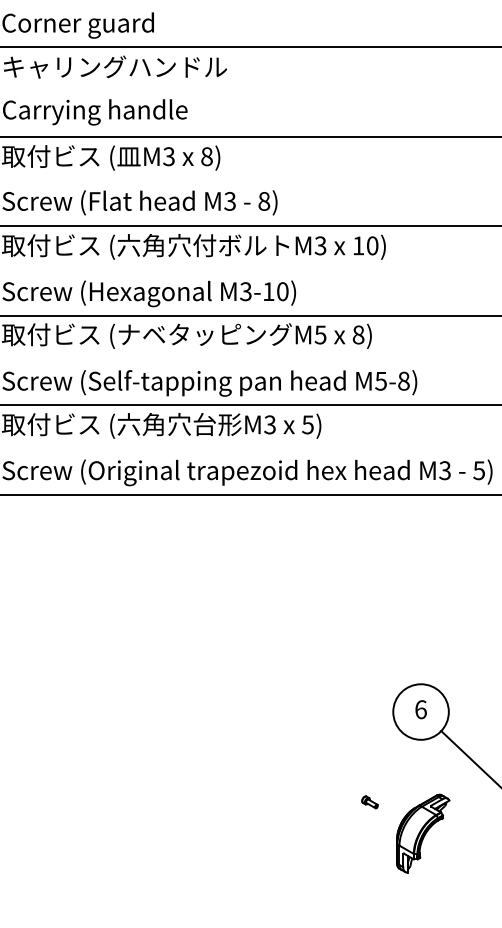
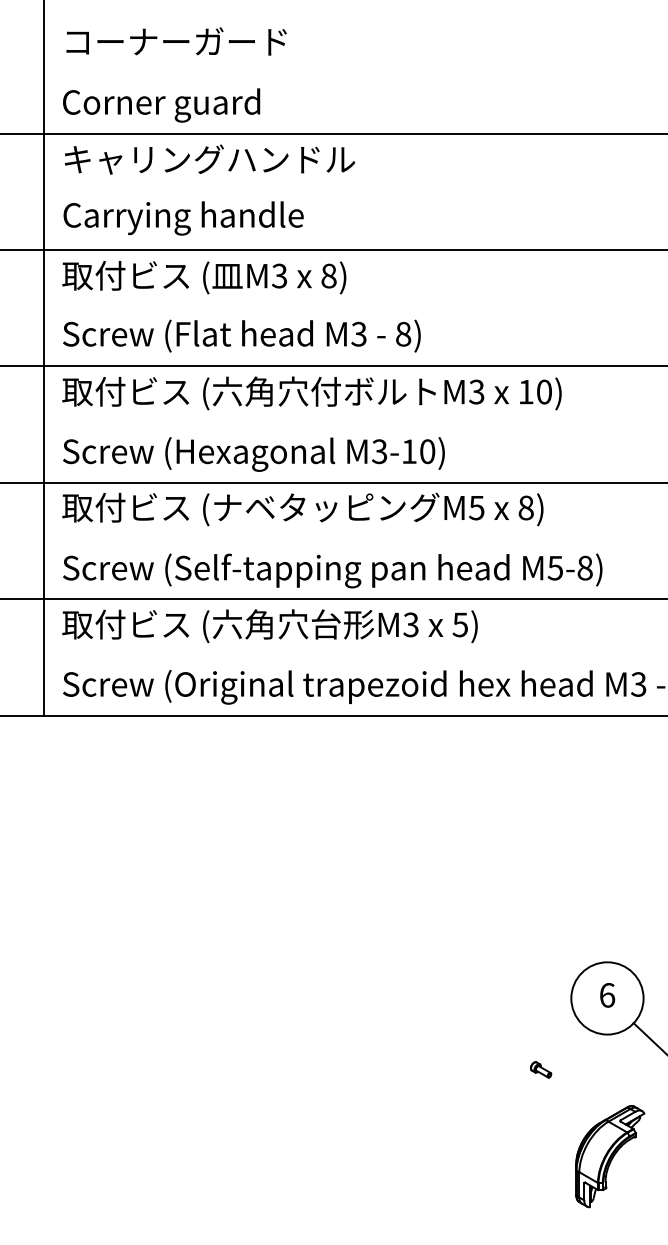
part: (370, 802) -> (541, 1069), moved

